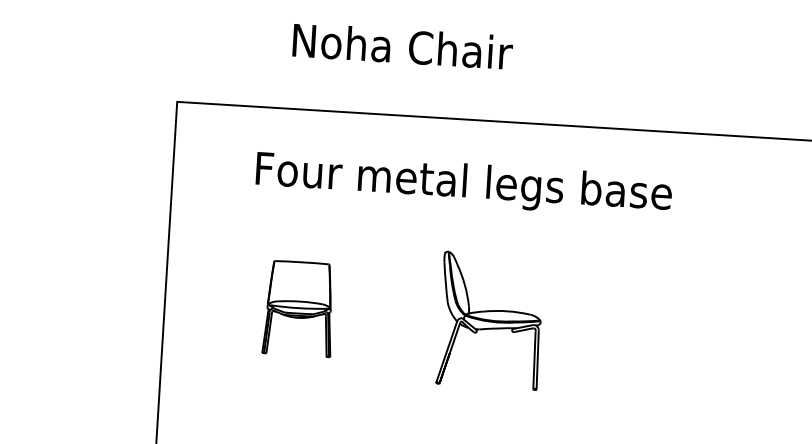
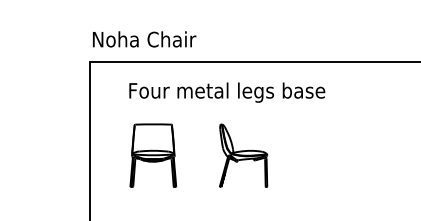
text: (402, 46) -> (144, 39), moved
part: (299, 308) -> (153, 155), size x1.43

